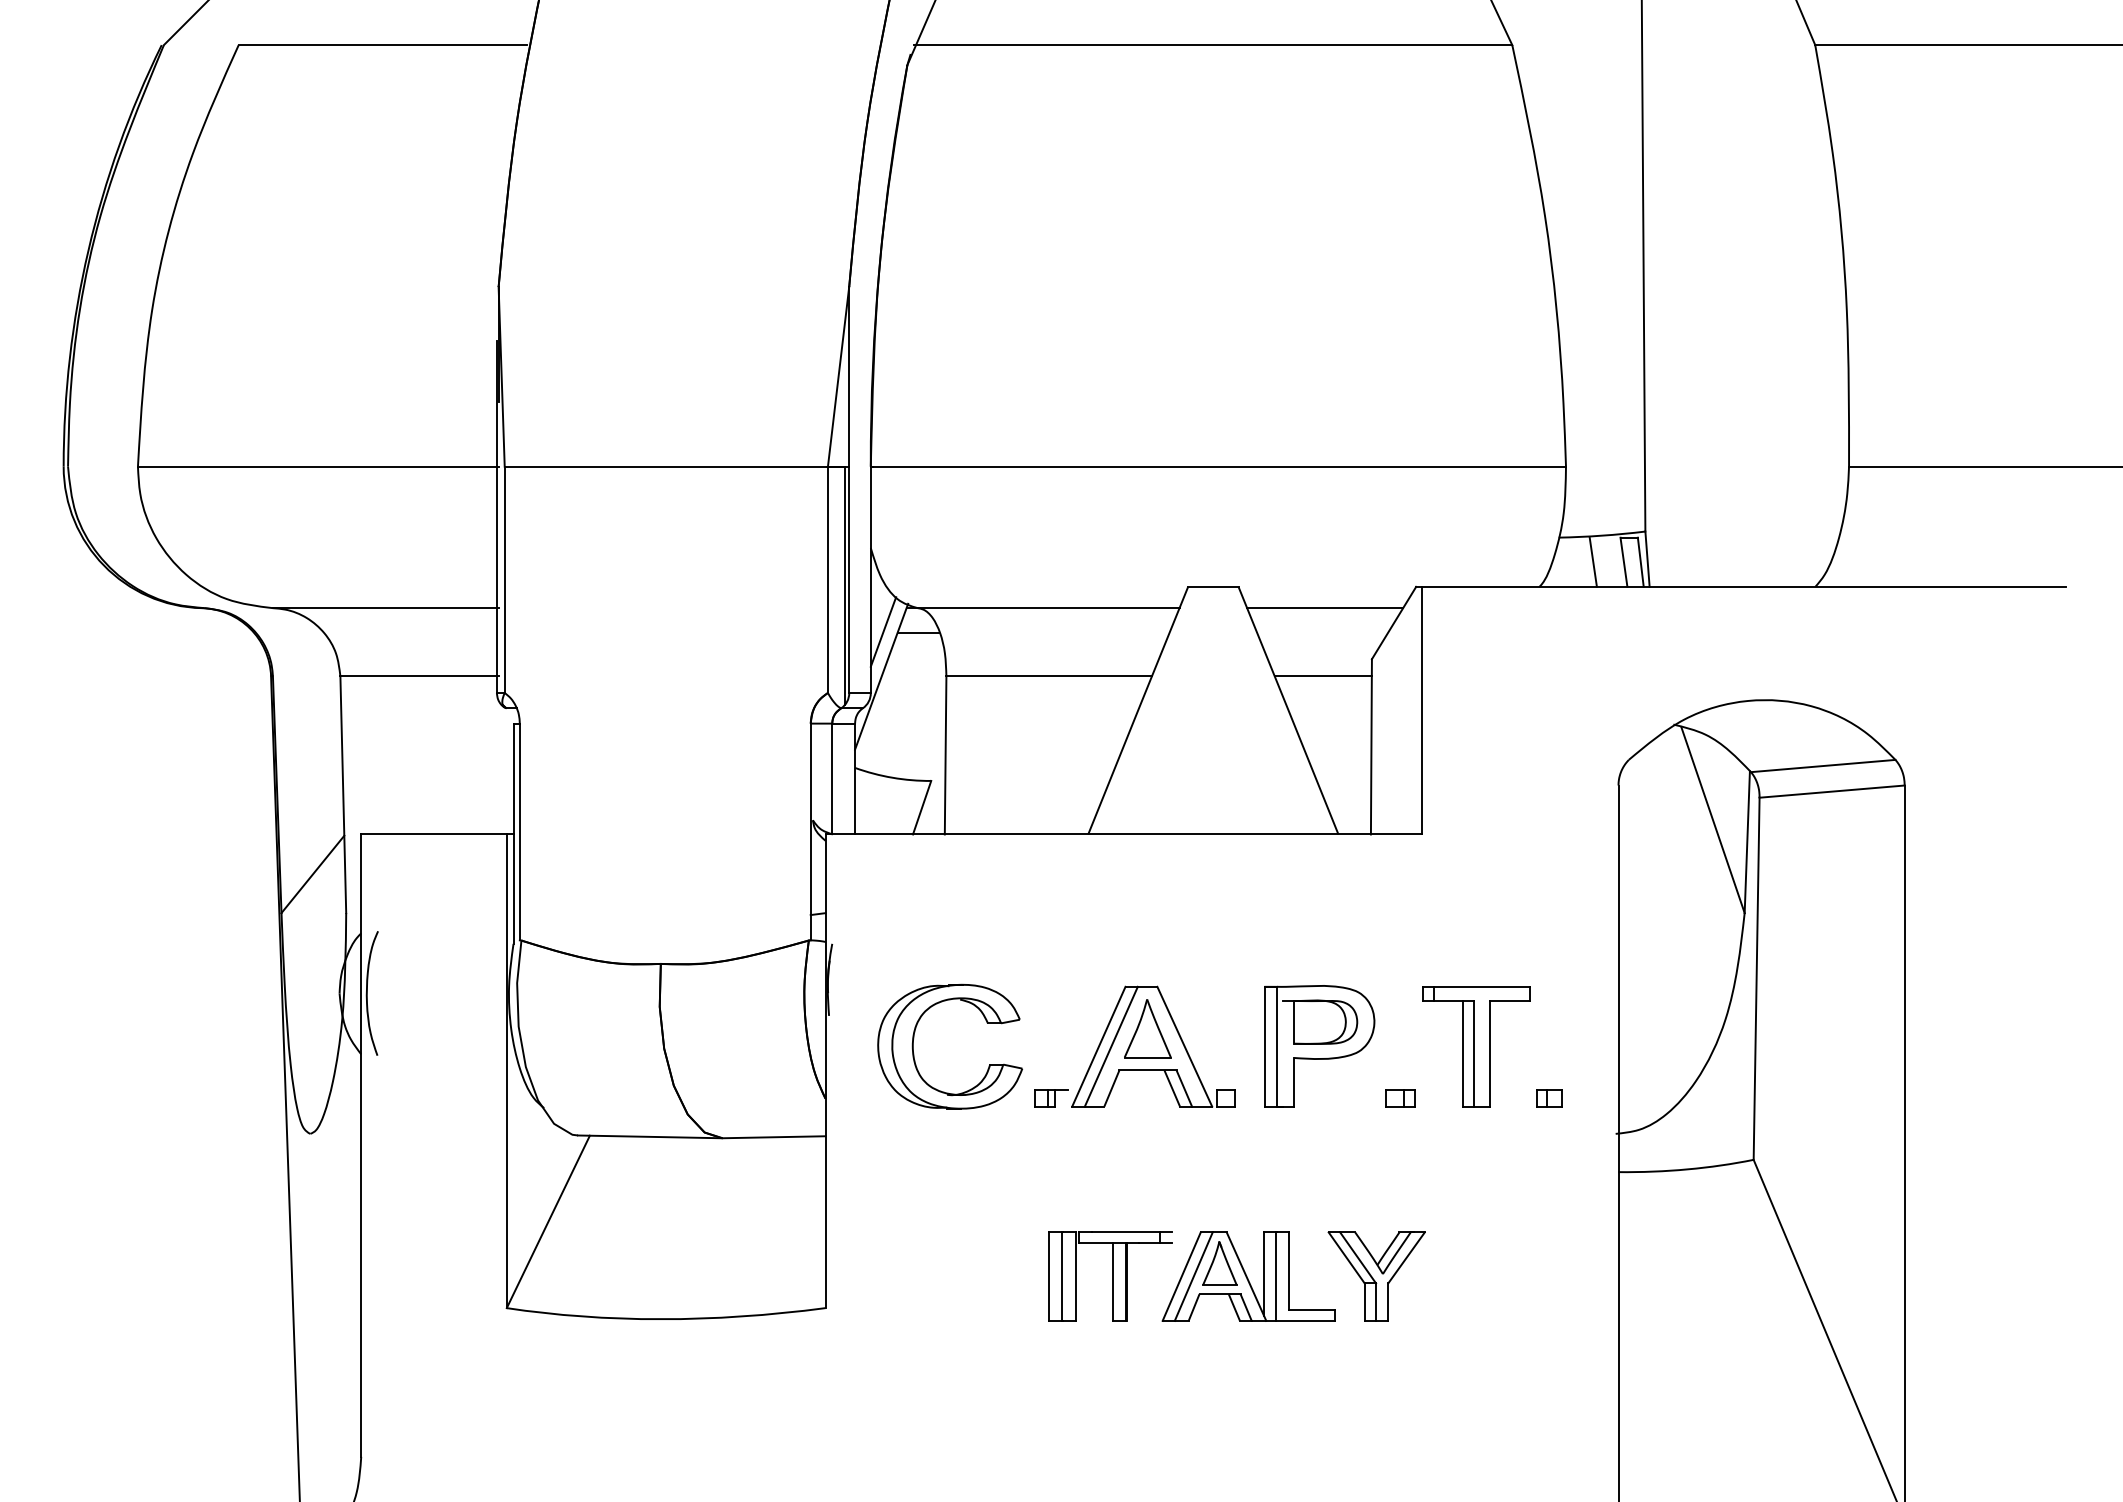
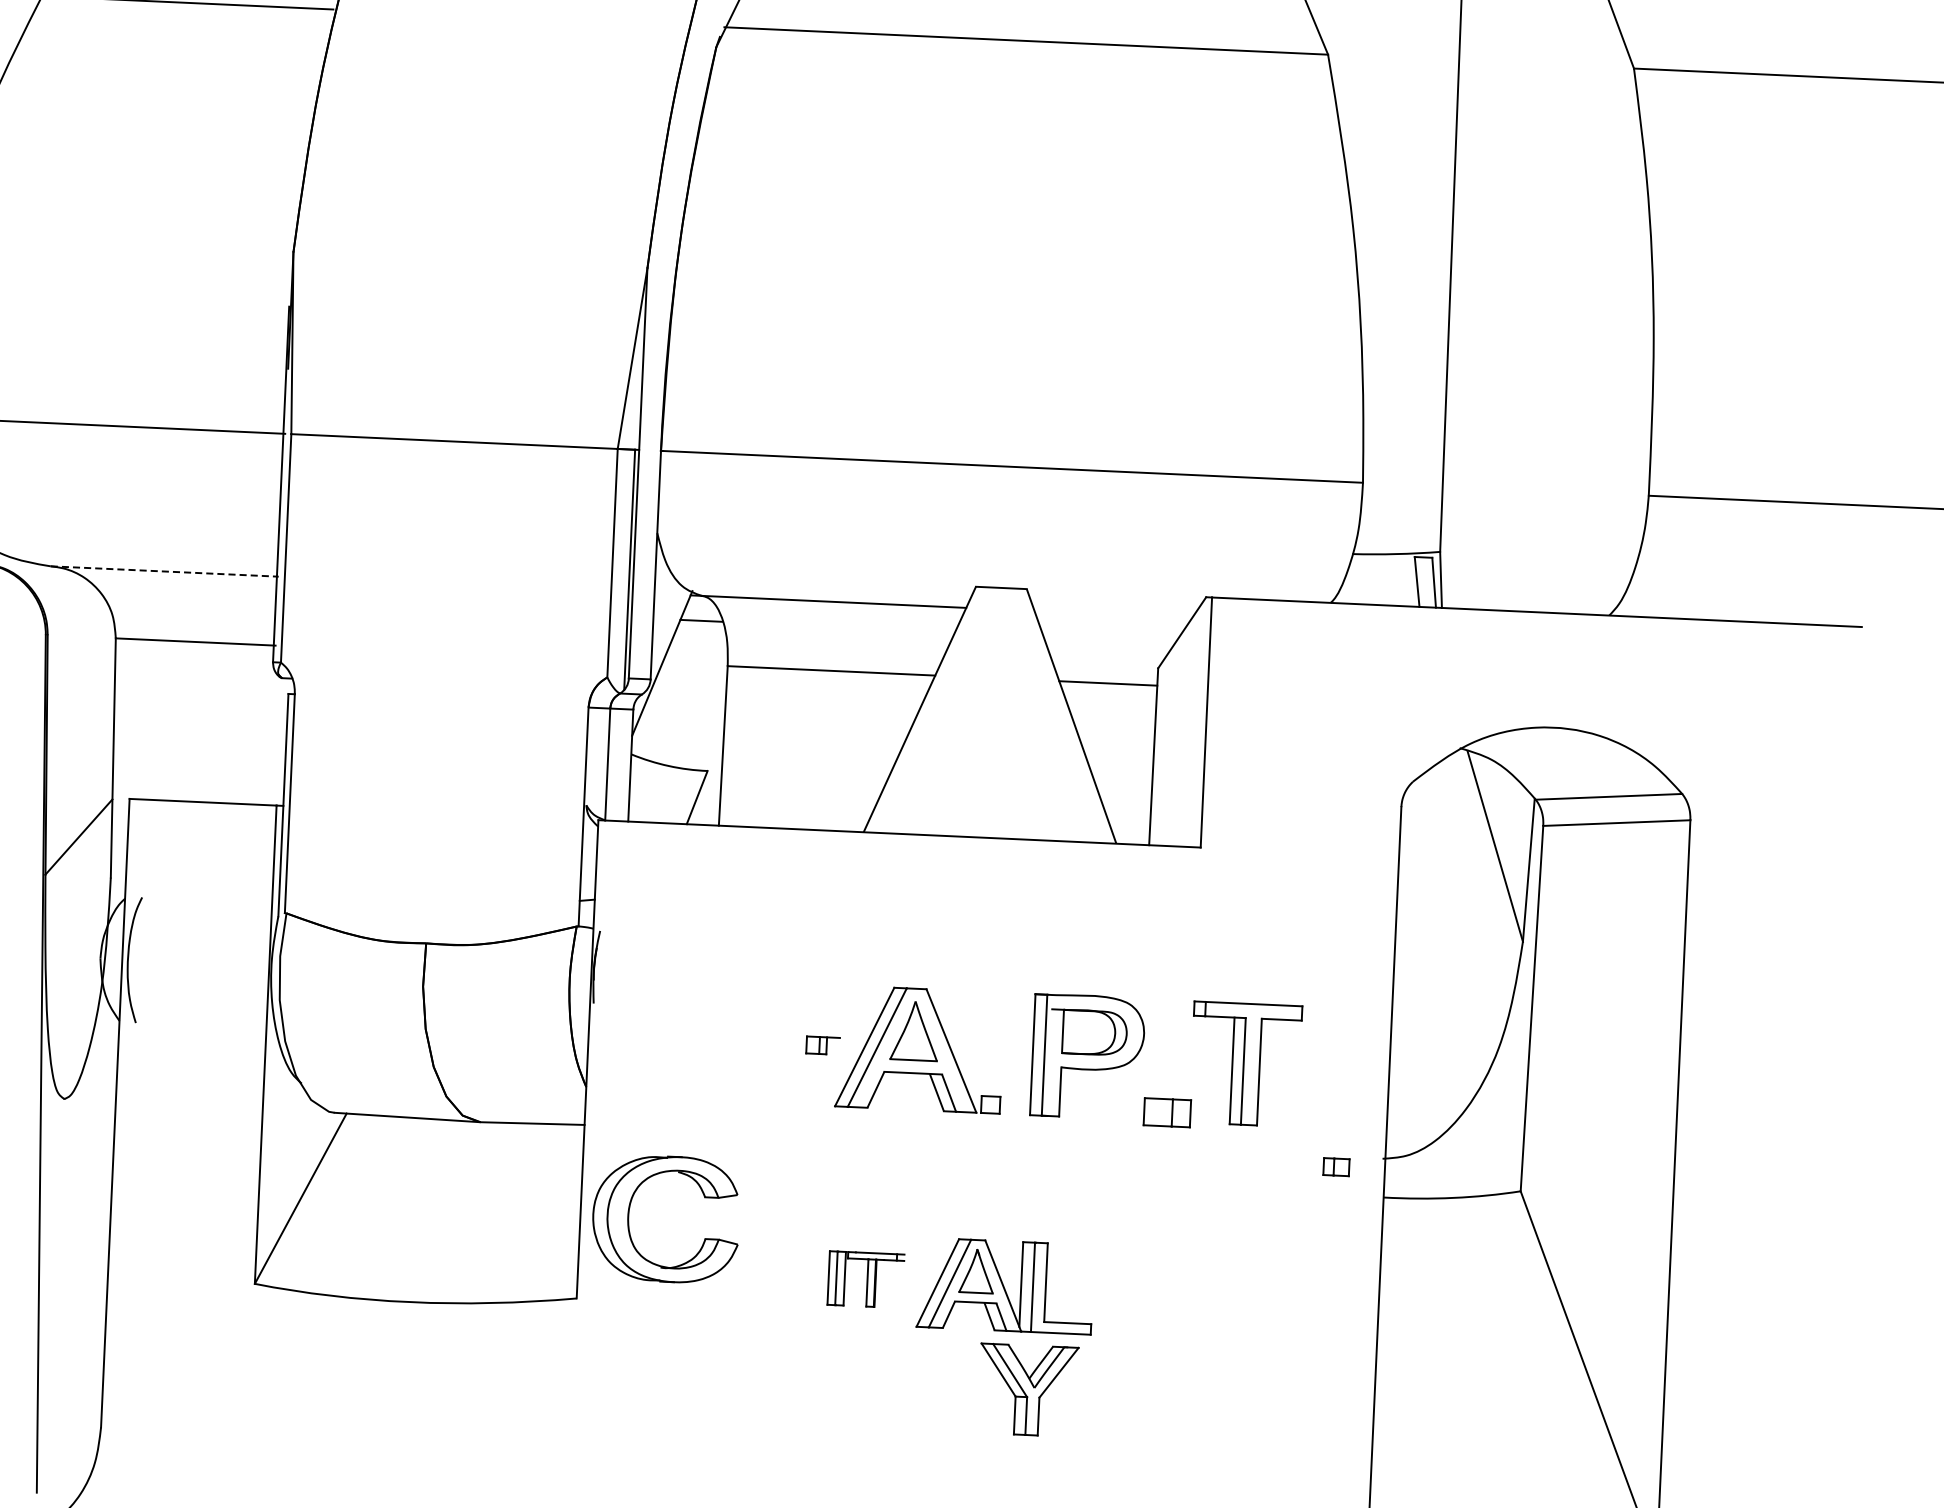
line: (1592, 561) -> (1385, 579), removed
line: (385, 608) -> (164, 571), solid -> dashed
line: (1325, 608) -> (1113, 614), removed
line: (883, 631) -> (666, 617), removed
part: (914, 1053) -> (629, 1224), moved
part: (1051, 1098) -> (822, 1045), moved
part: (1400, 1098) -> (1166, 1113), size x1.6
part: (1549, 1098) -> (1336, 1167), moved
part: (1110, 1276) -> (865, 1279), size x0.6
part: (1376, 1276) -> (1027, 1390), moved

